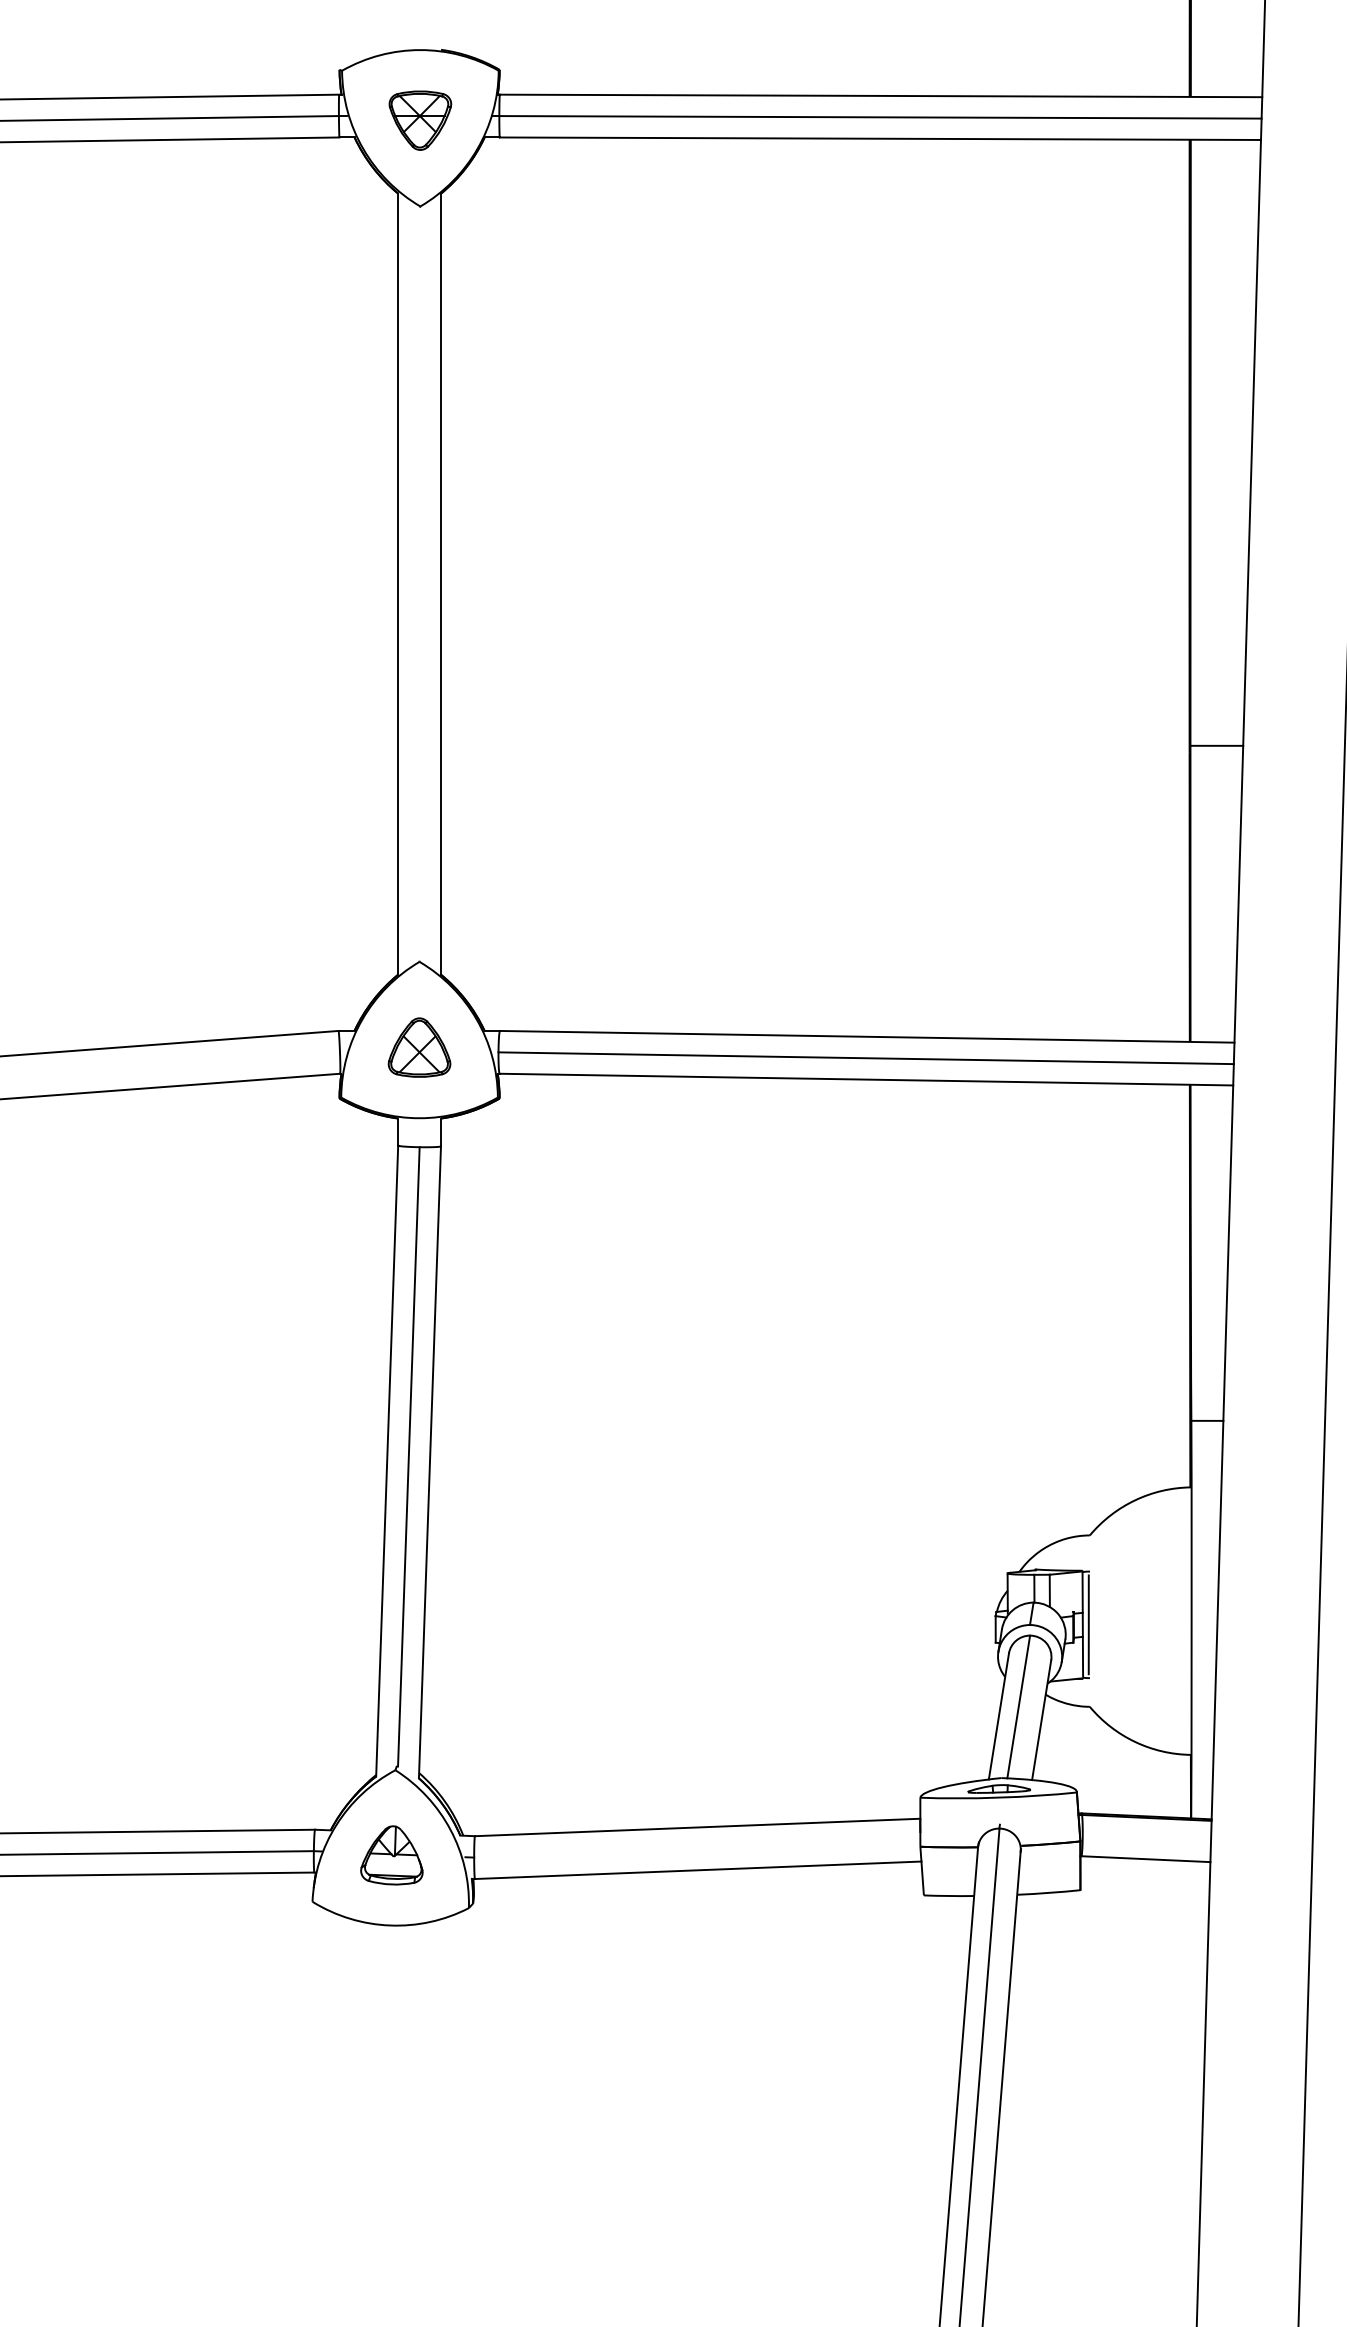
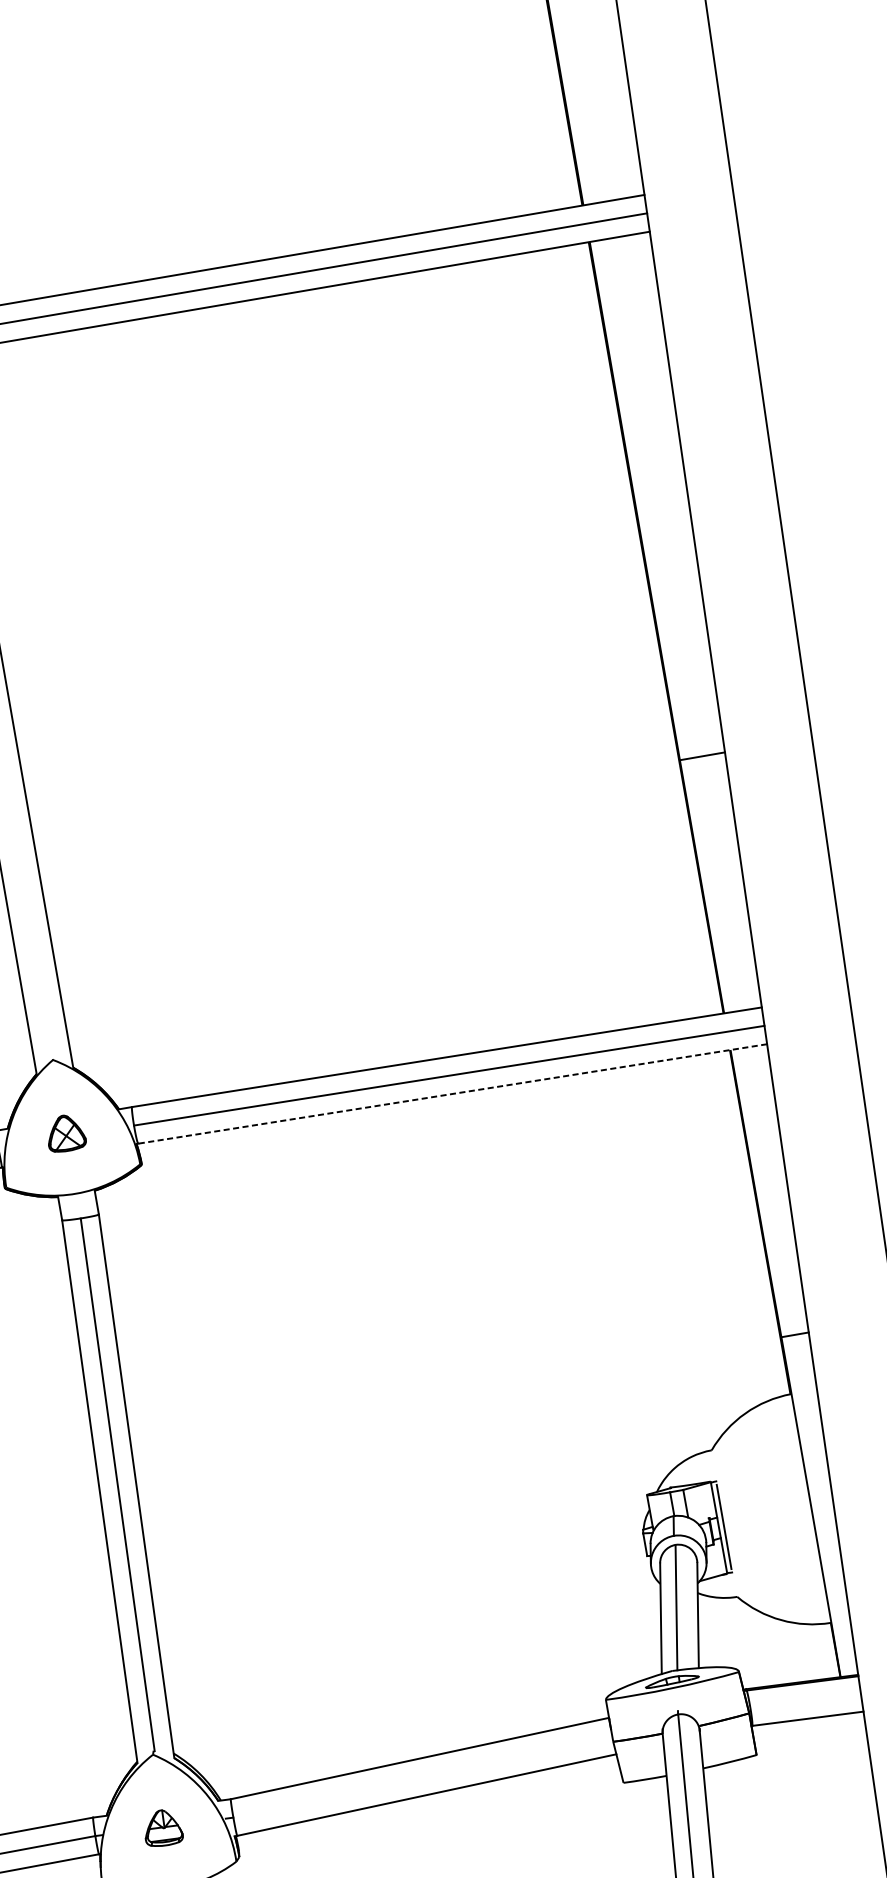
part: (419, 1047) -> (65, 1133), size x0.7
line: (866, 1079) -> (452, 1093), solid -> dashed
part: (391, 1855) -> (162, 1828), size x0.7

